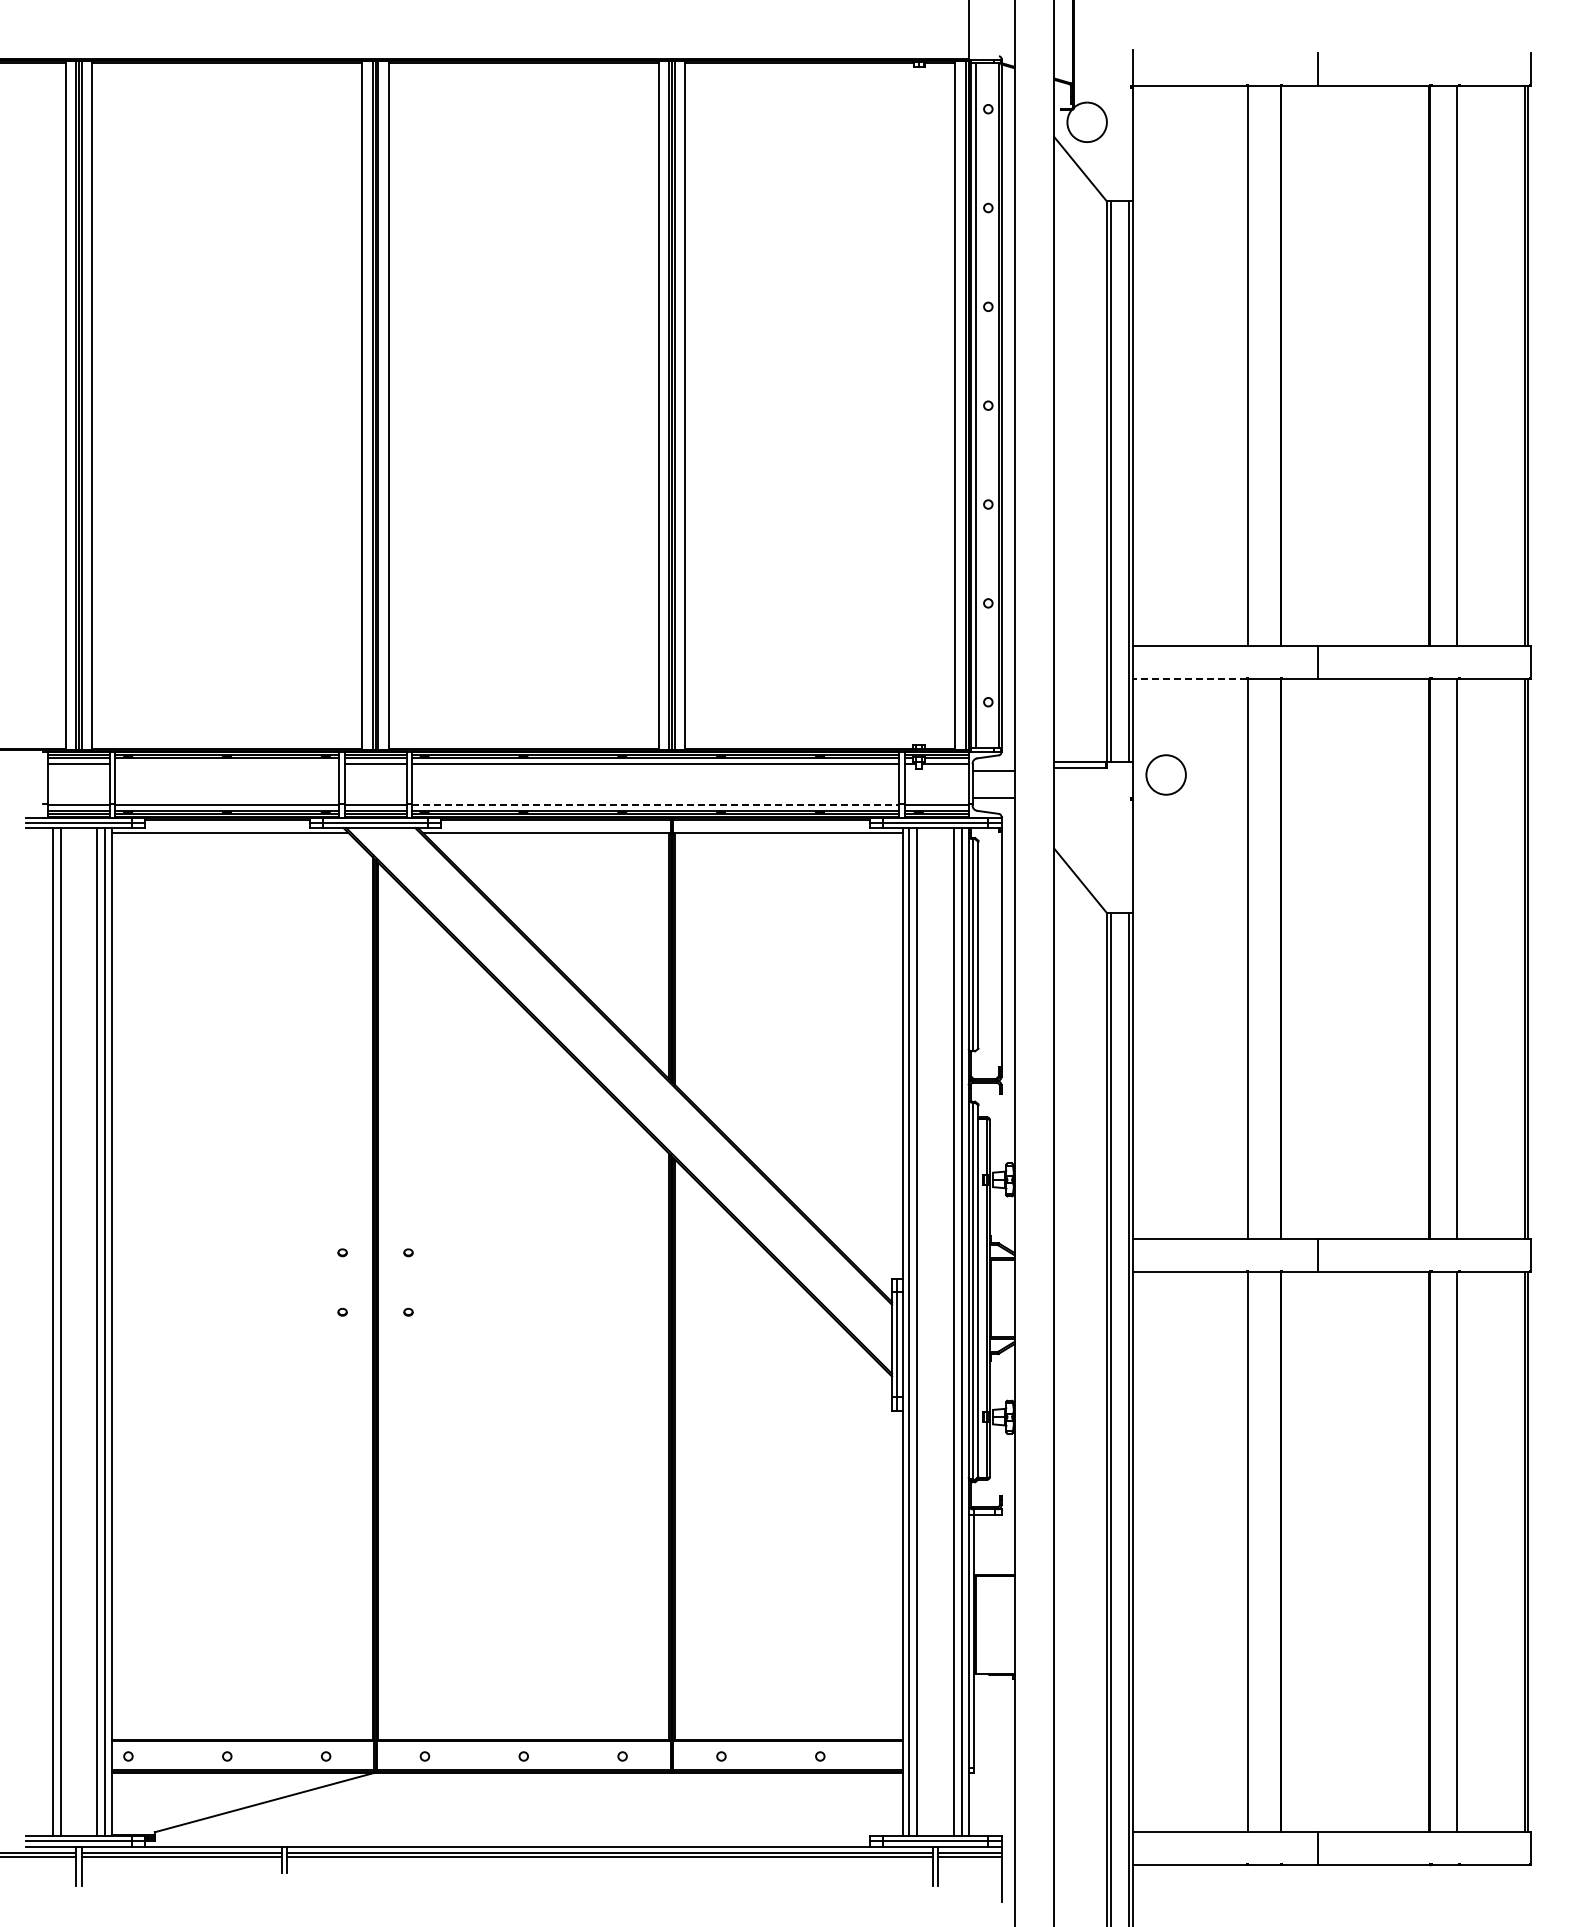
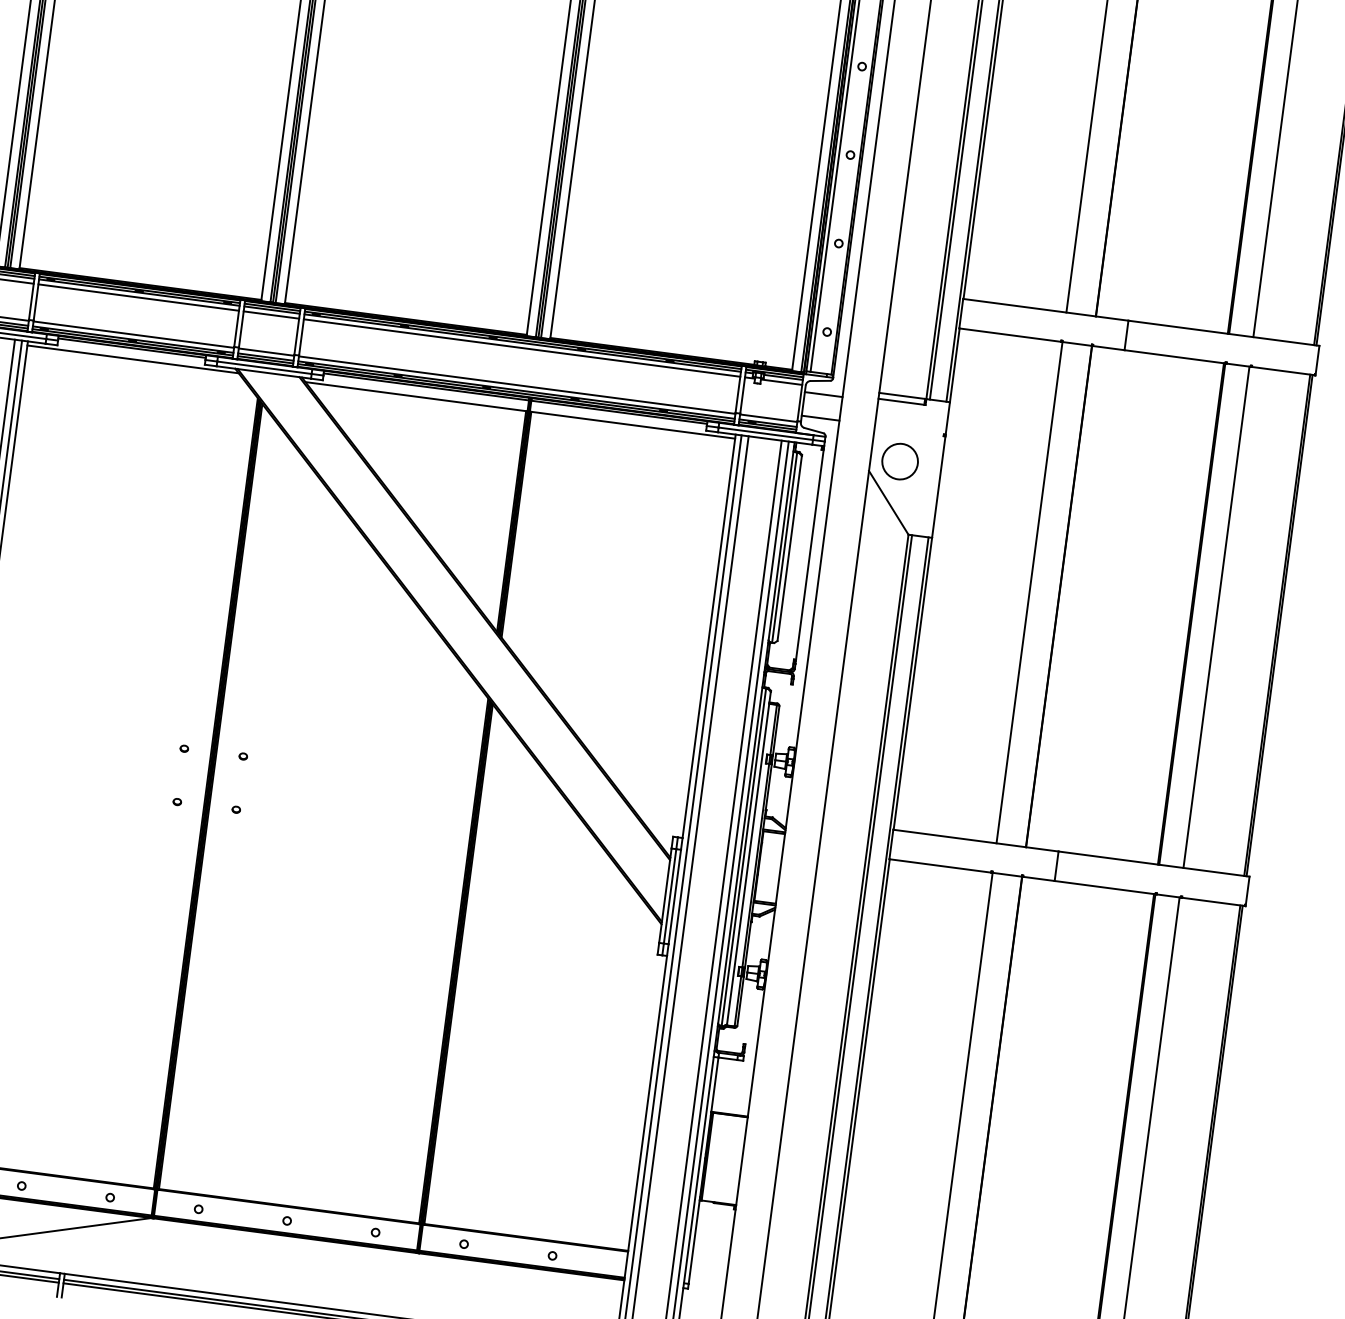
line: (1189, 679) -> (1009, 335), dashed -> solid
line: (227, 763) -> (138, 297), added
circle: (1165, 774) -> (899, 461), moved
line: (655, 805) -> (517, 385), dashed -> solid

